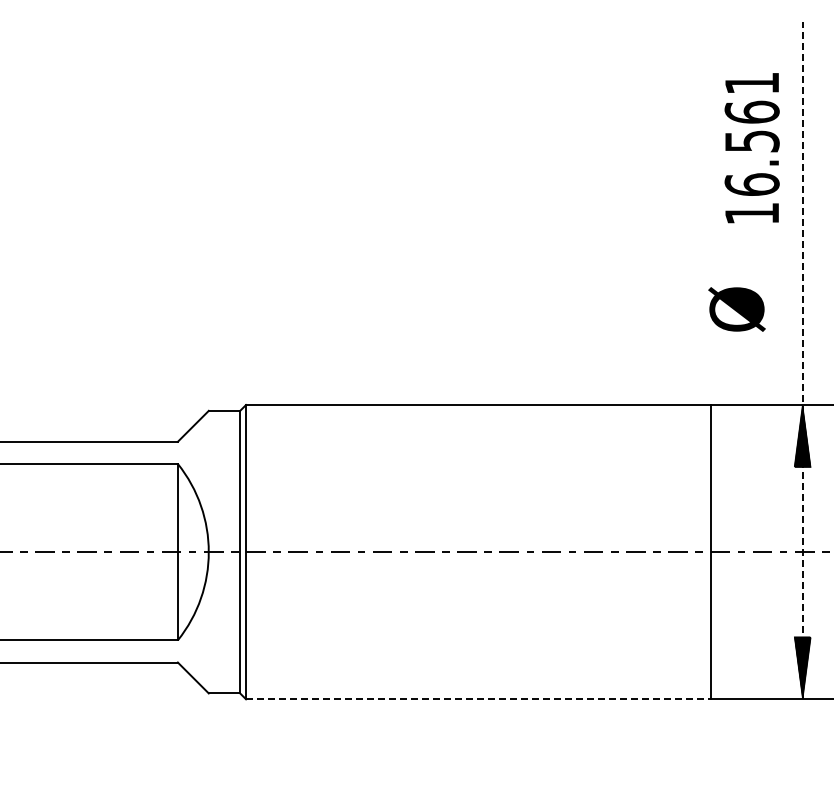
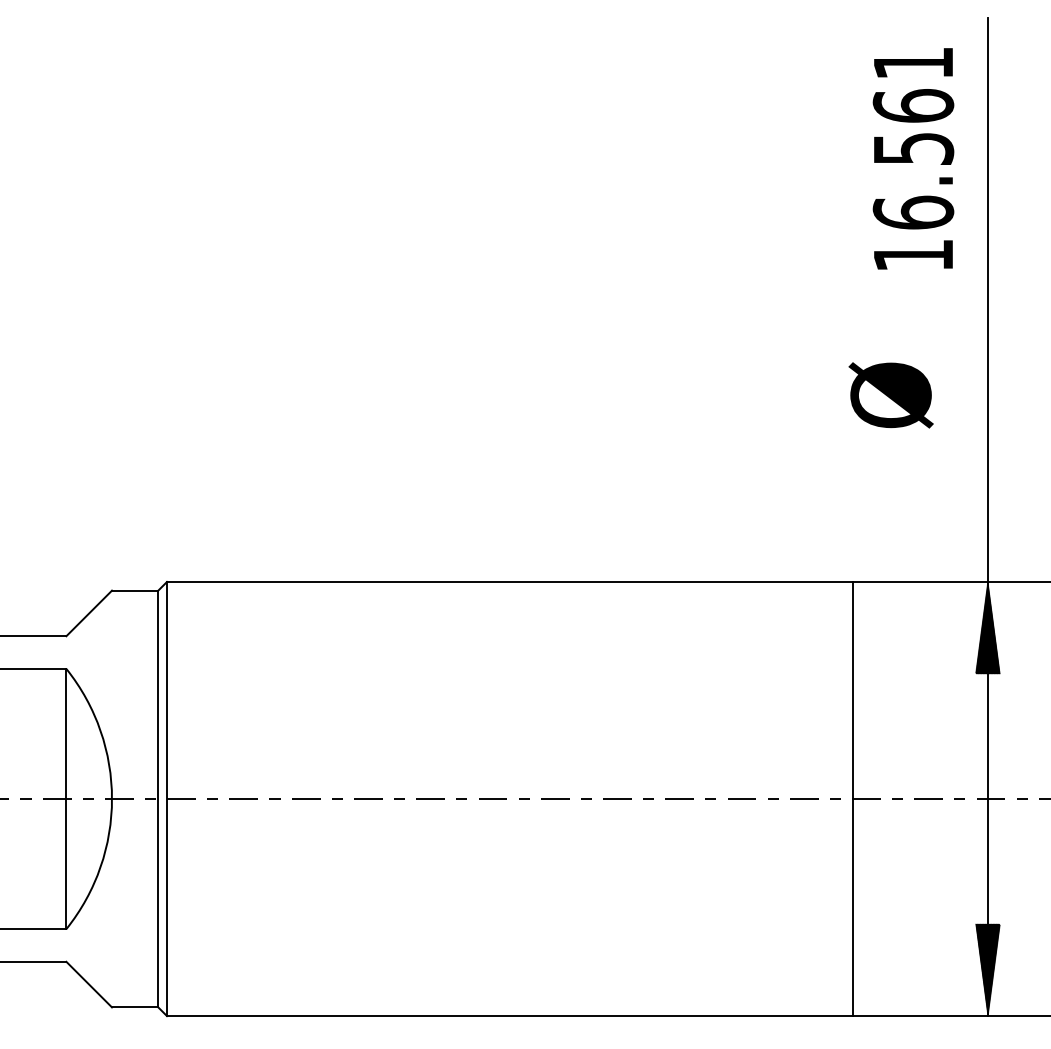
text: (751, 148) -> (912, 159), moved
text: (736, 309) -> (890, 395), moved
line: (802, 360) -> (987, 516), dashed -> solid
line: (479, 699) -> (511, 1016), dashed -> solid

